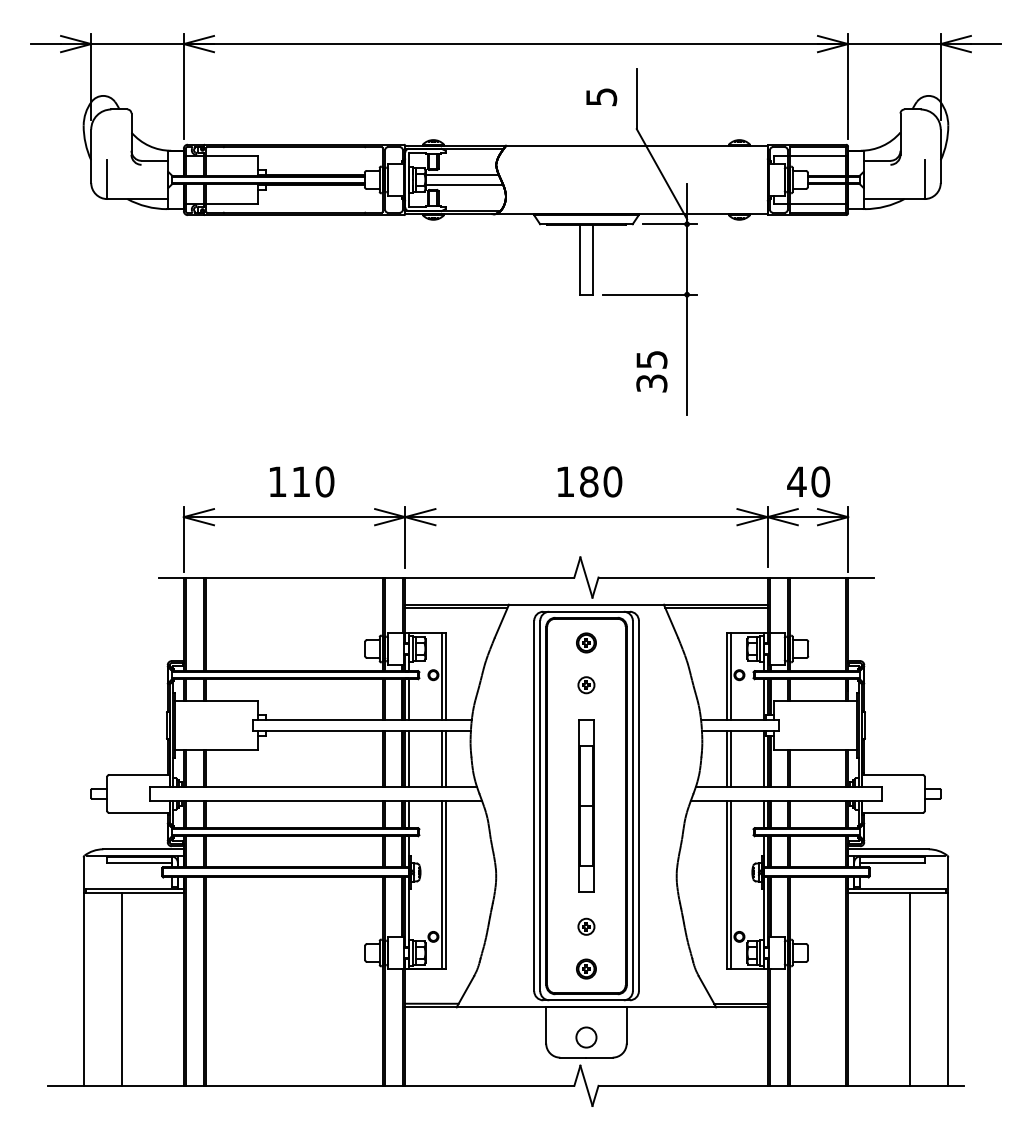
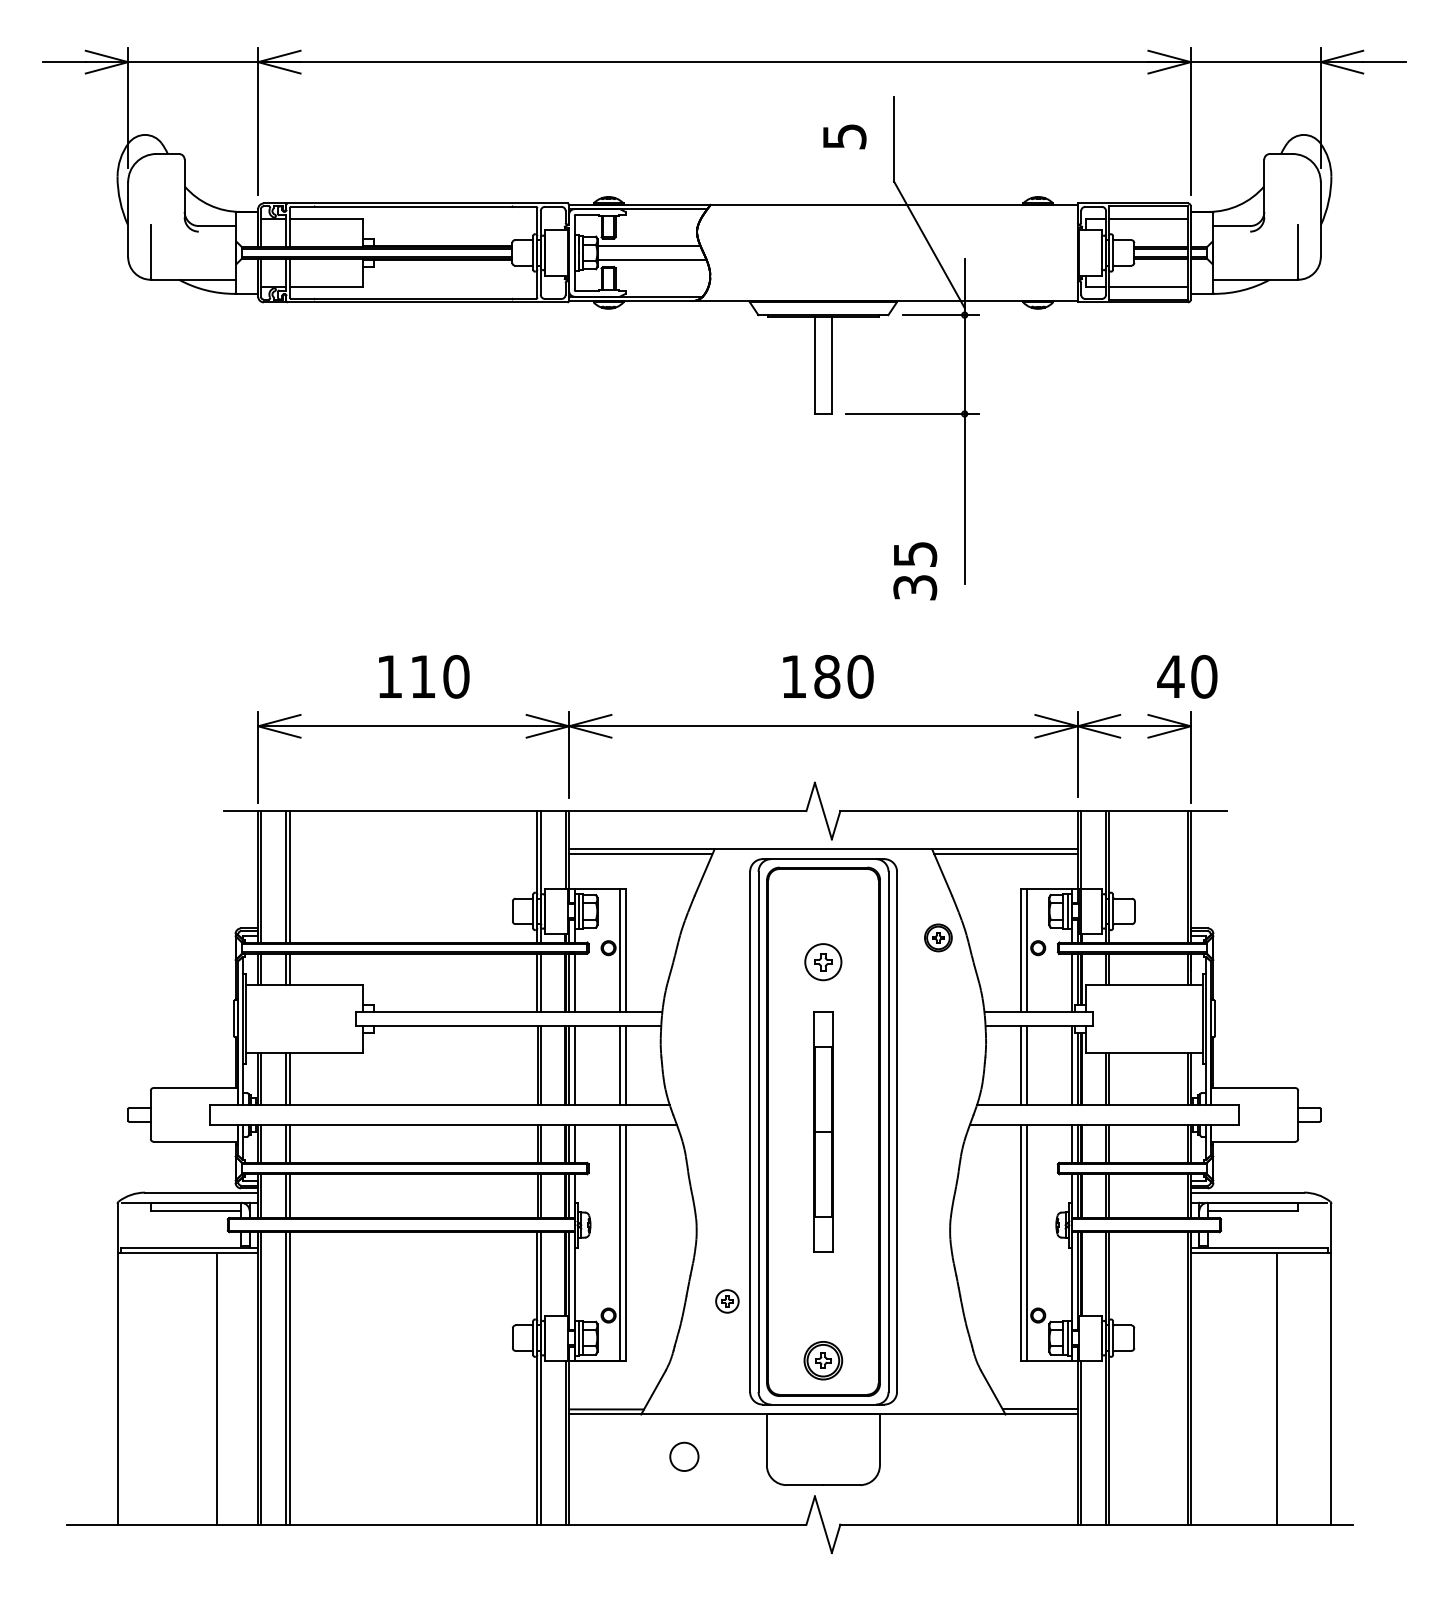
text: (652, 371) -> (915, 571), moved
text: (808, 481) -> (1187, 676), moved
part: (586, 642) -> (938, 937), moved
part: (586, 685) -> (823, 962), size x1.6
part: (586, 926) -> (727, 1301), moved
part: (586, 968) -> (823, 1360), size x1.4
line: (122, 988) -> (216, 1388), moved
circle: (586, 1037) -> (684, 1456), moved

